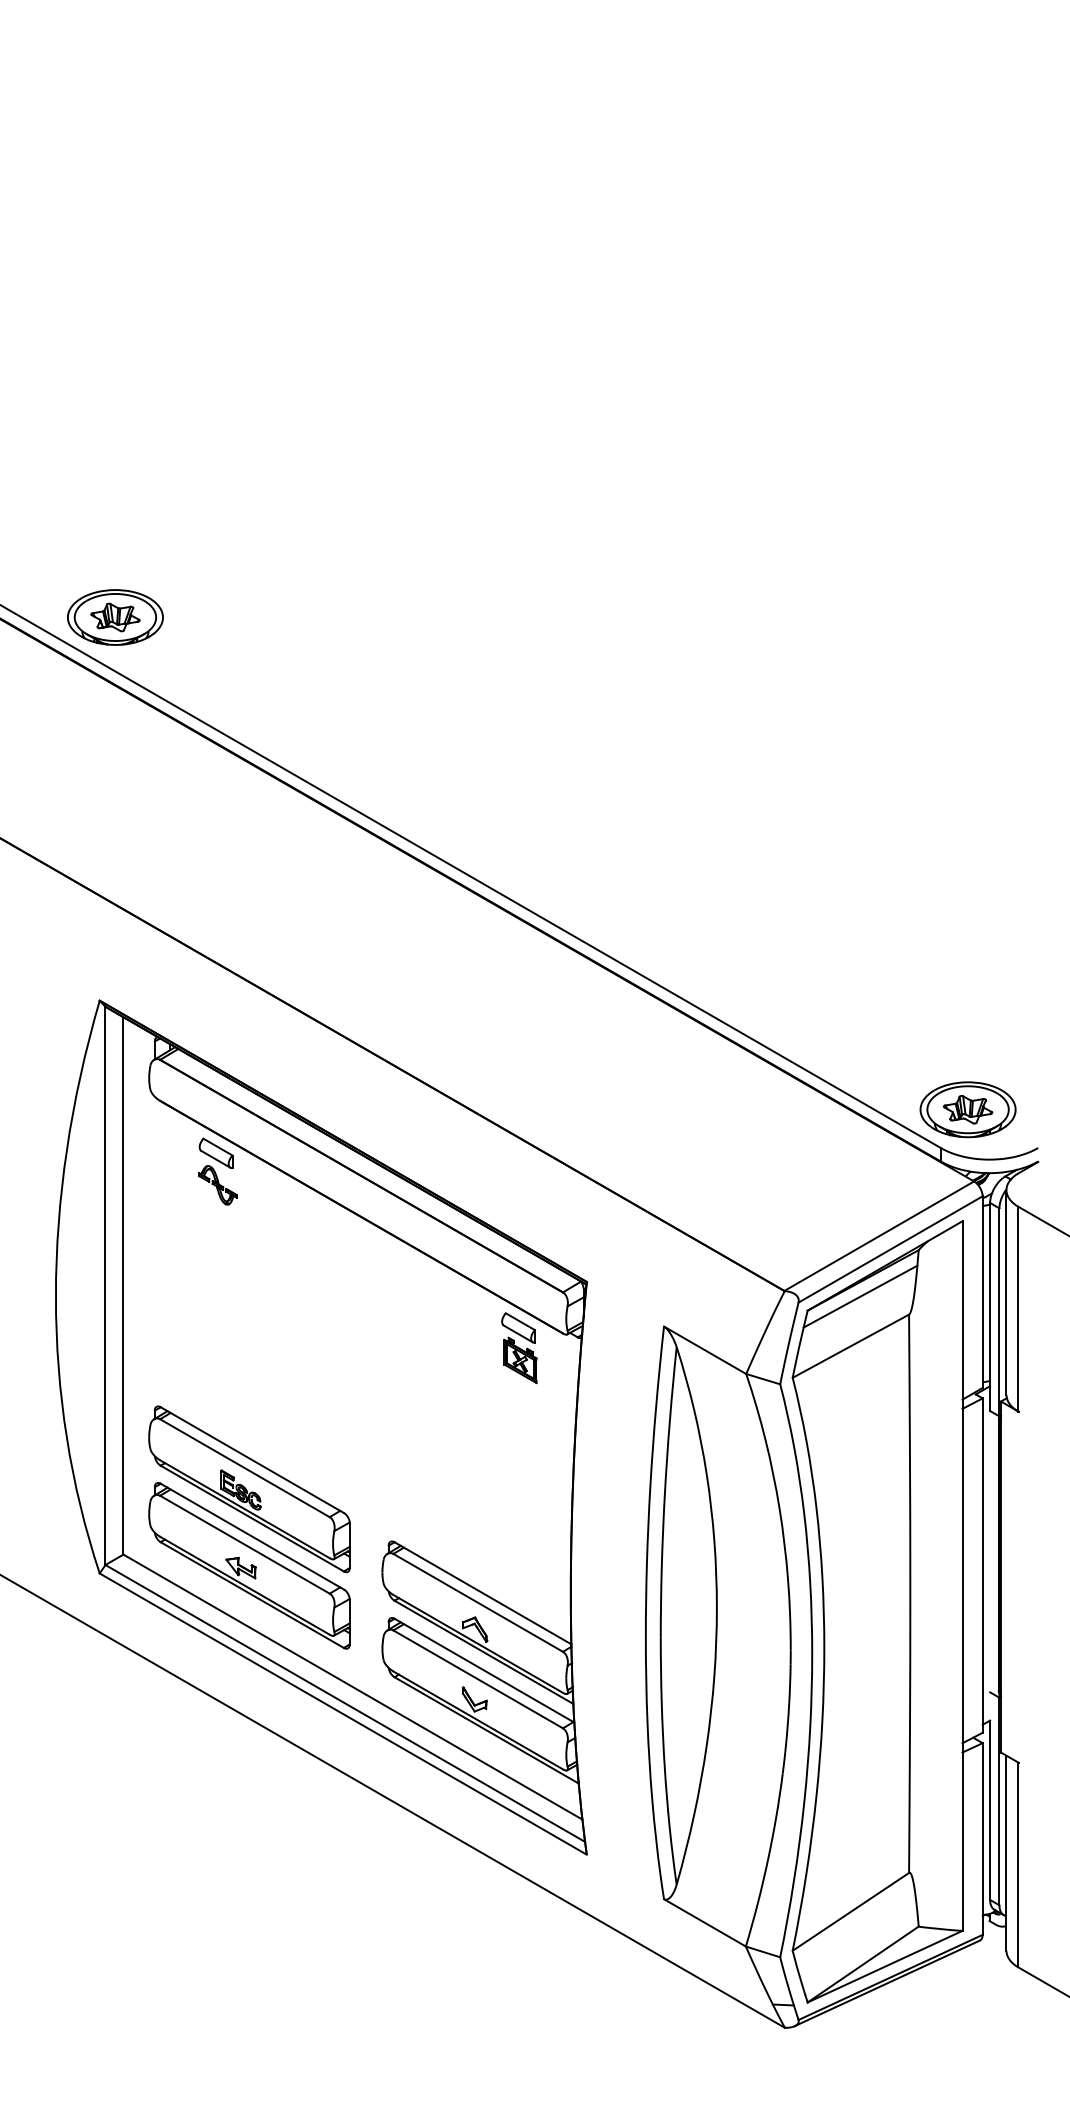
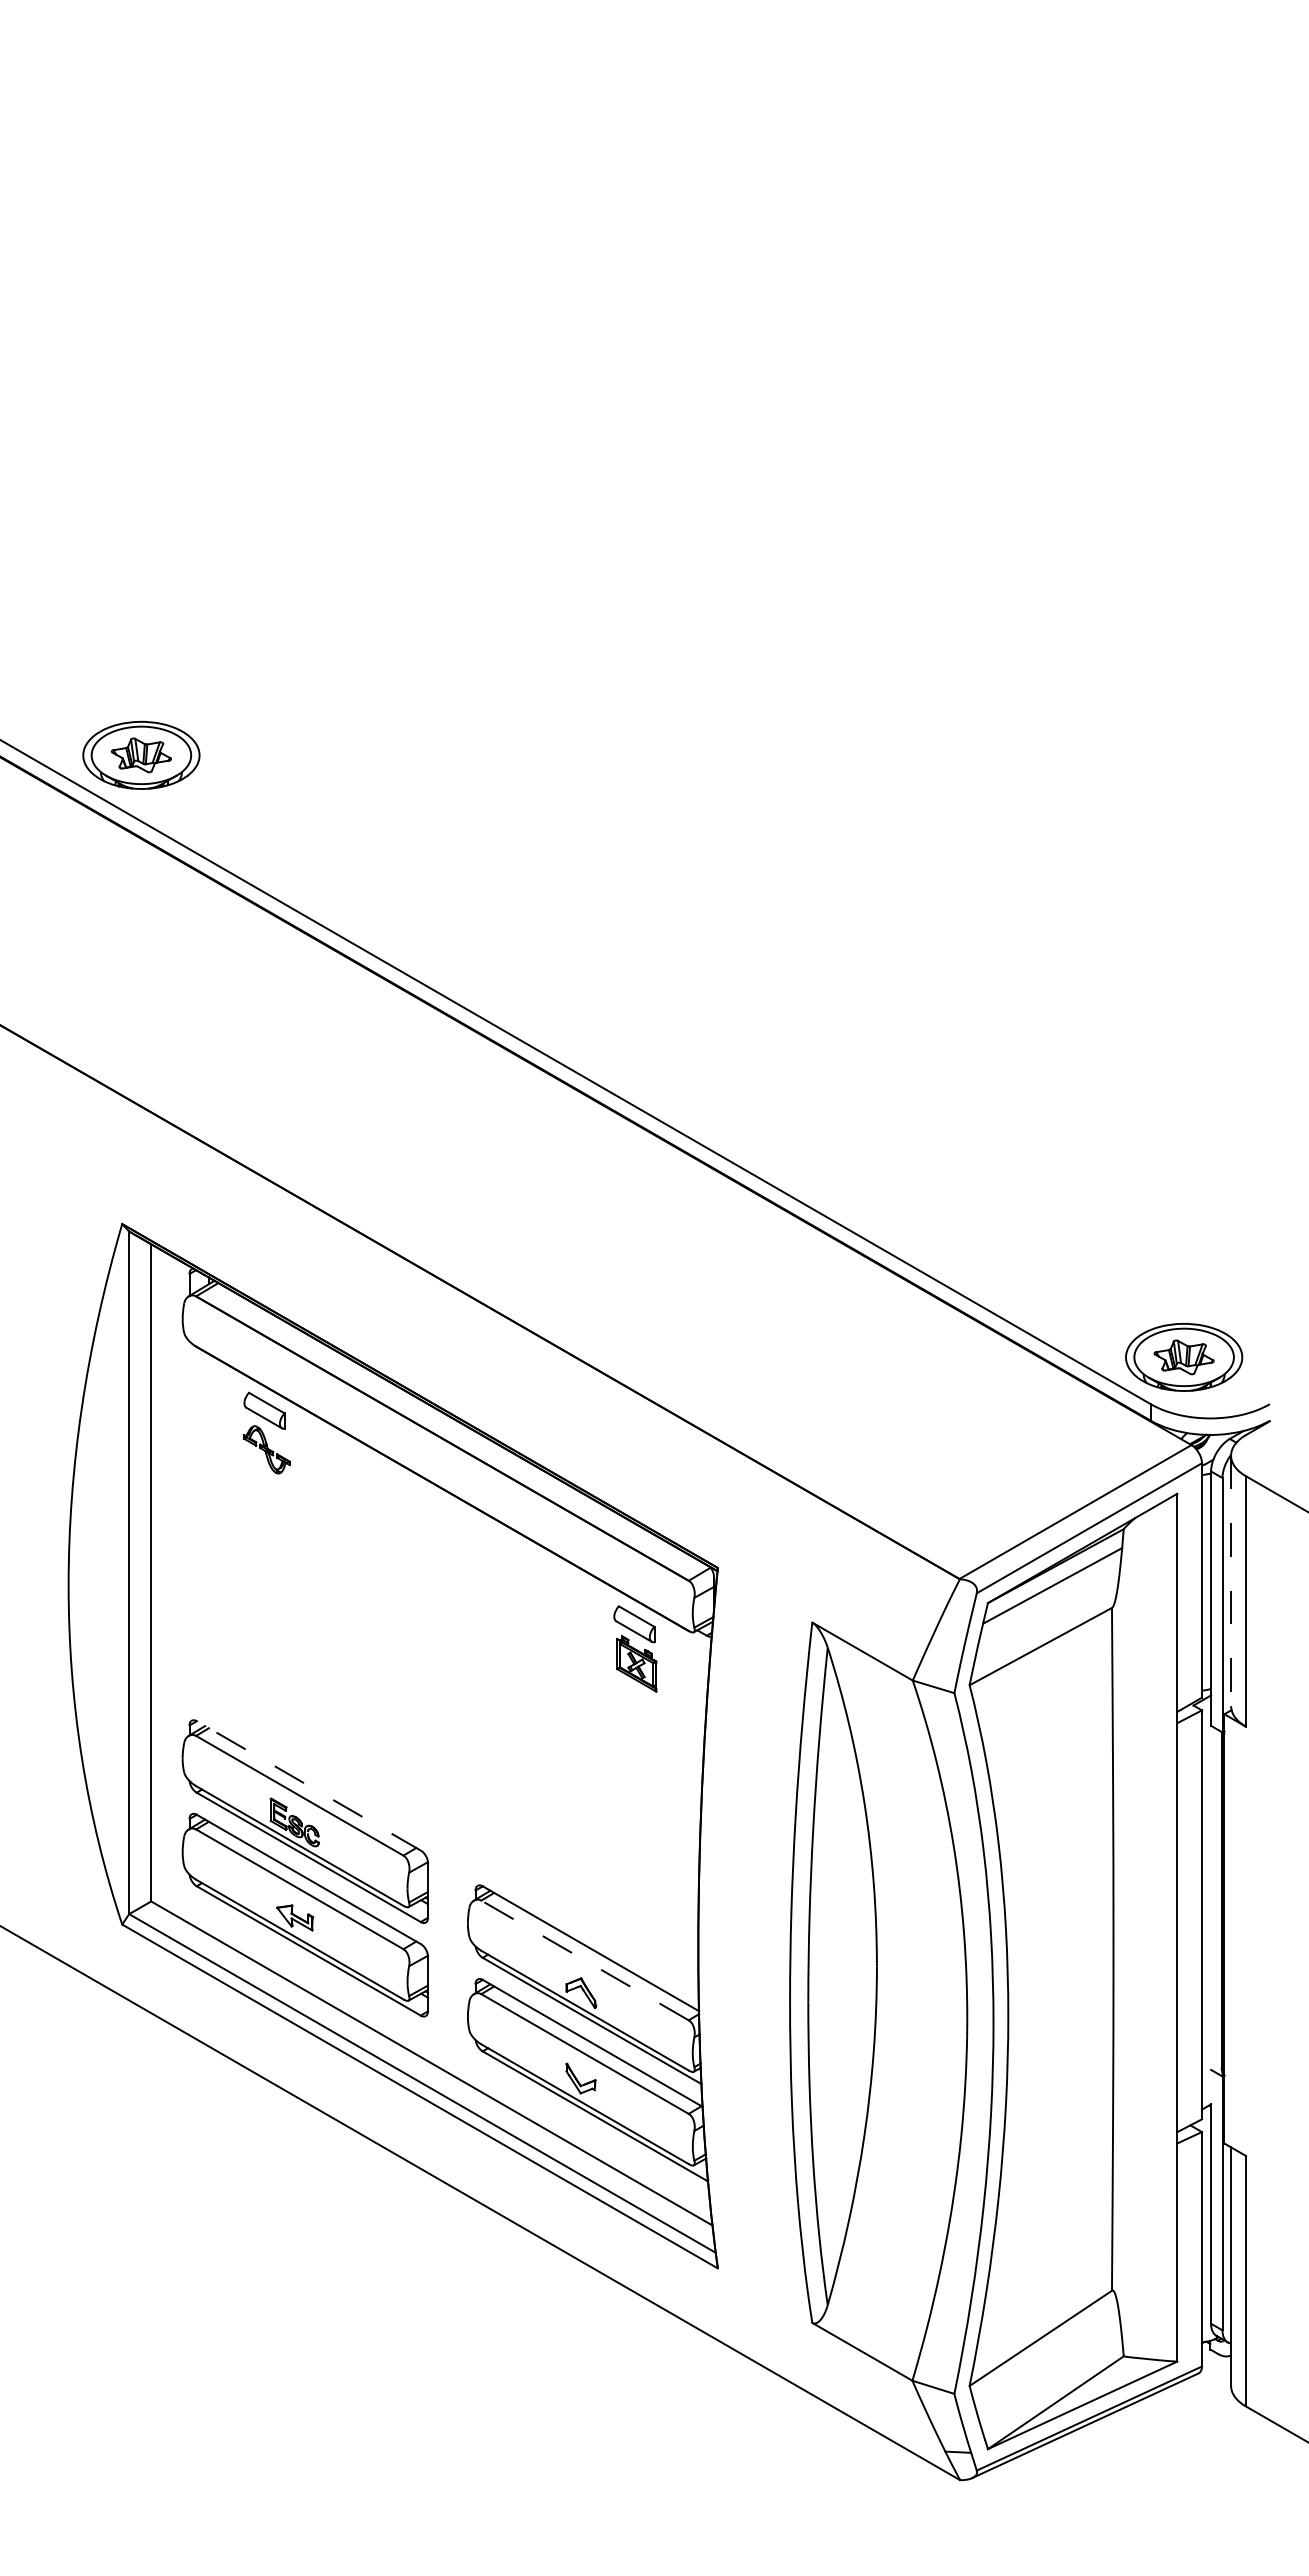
line: (1006, 1292) -> (1231, 1581), solid -> dashed
line: (252, 1459) -> (308, 1785), solid -> dashed
line: (478, 1602) -> (585, 1960), solid -> dashed

